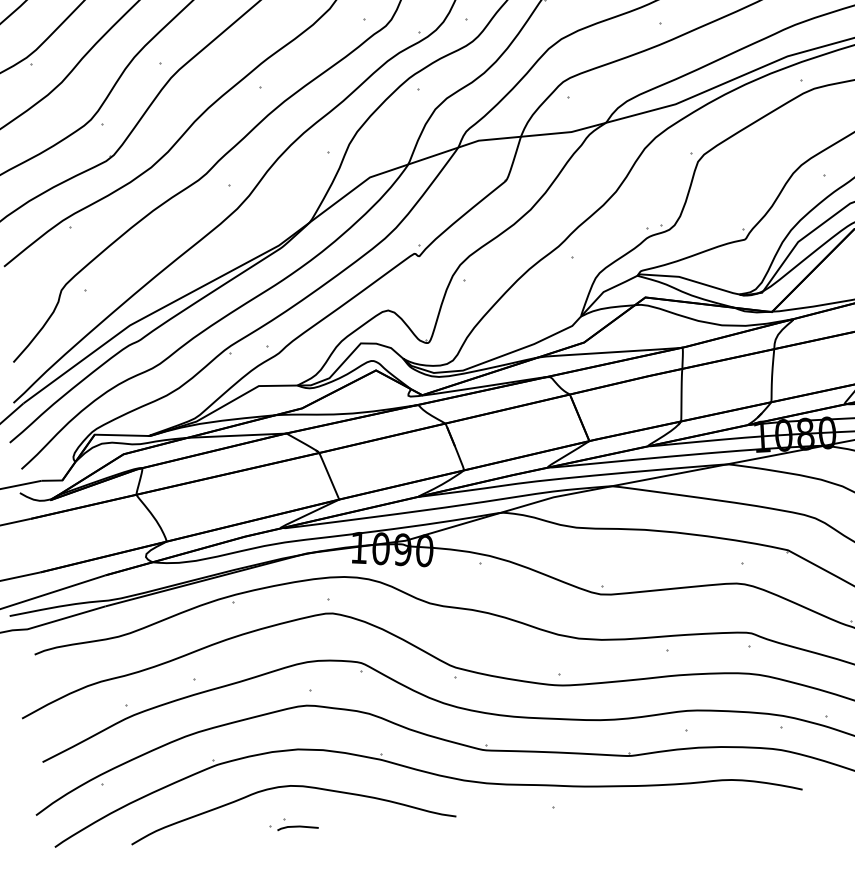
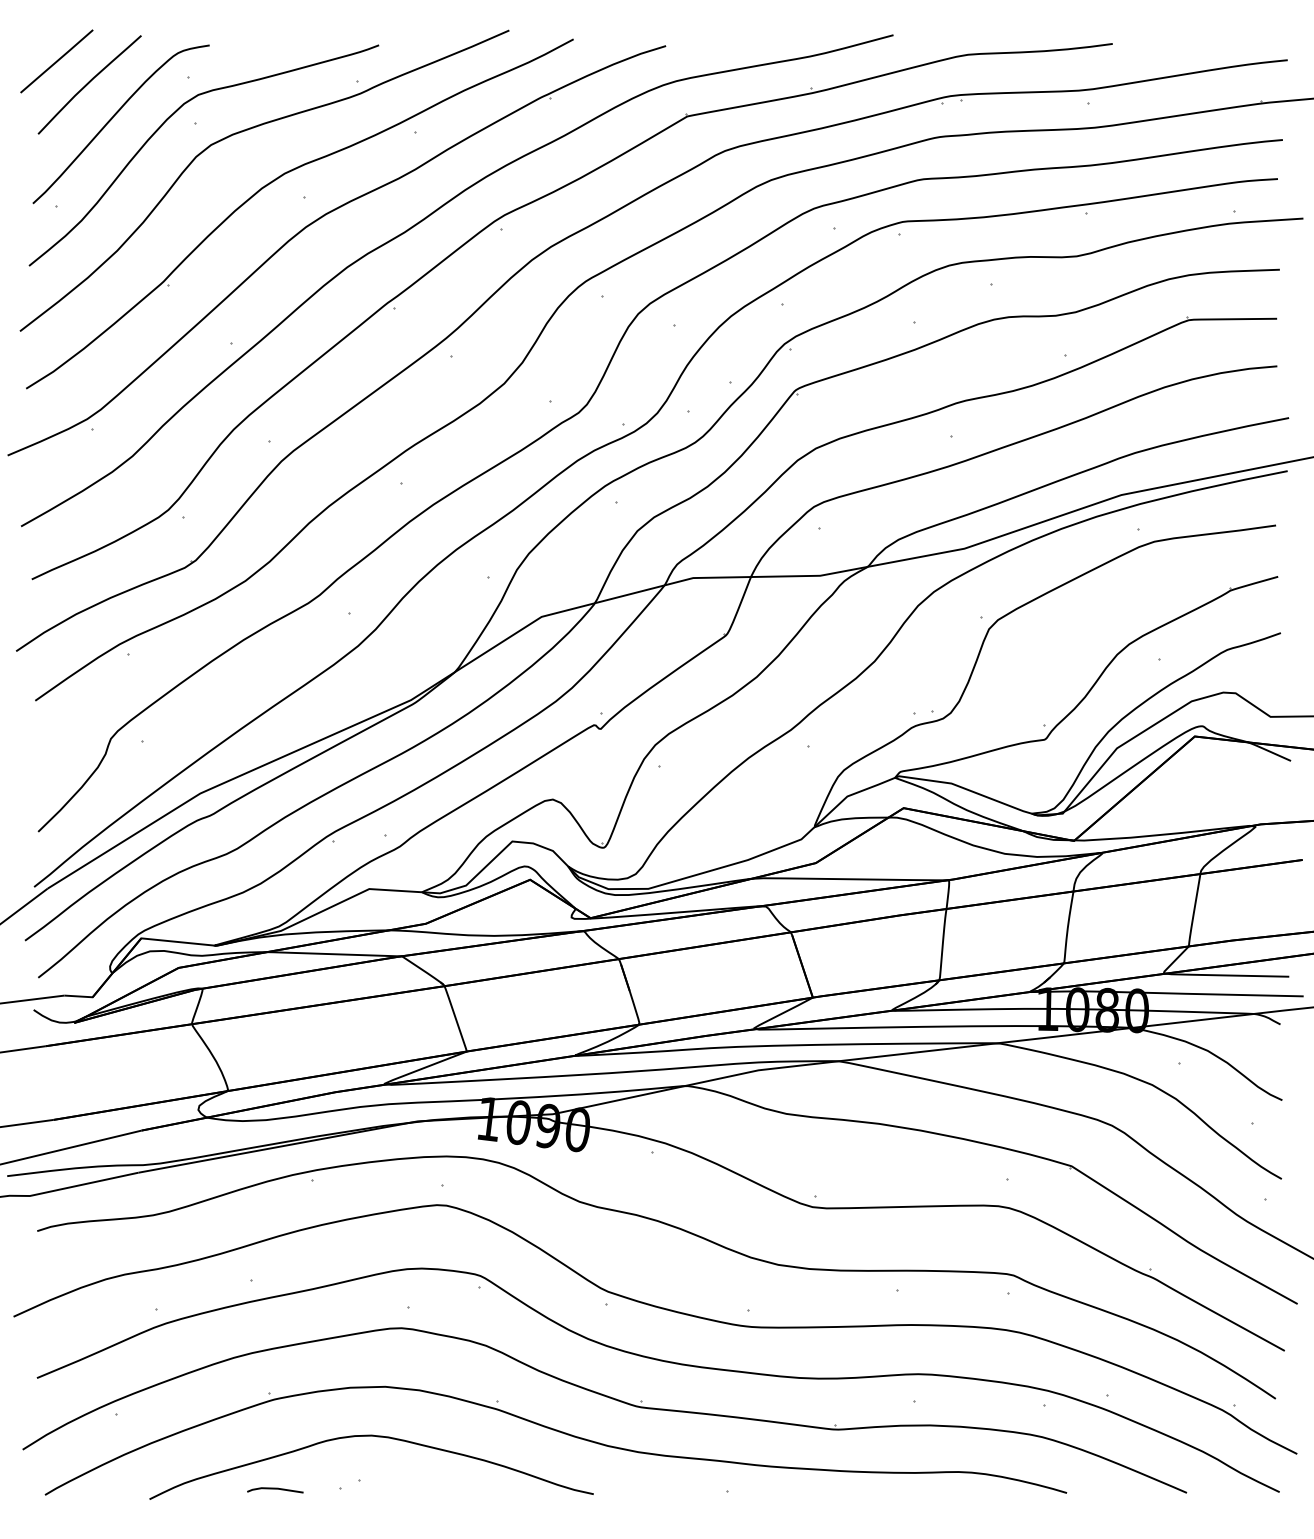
line: (298, 827) -> (275, 1489), moved

